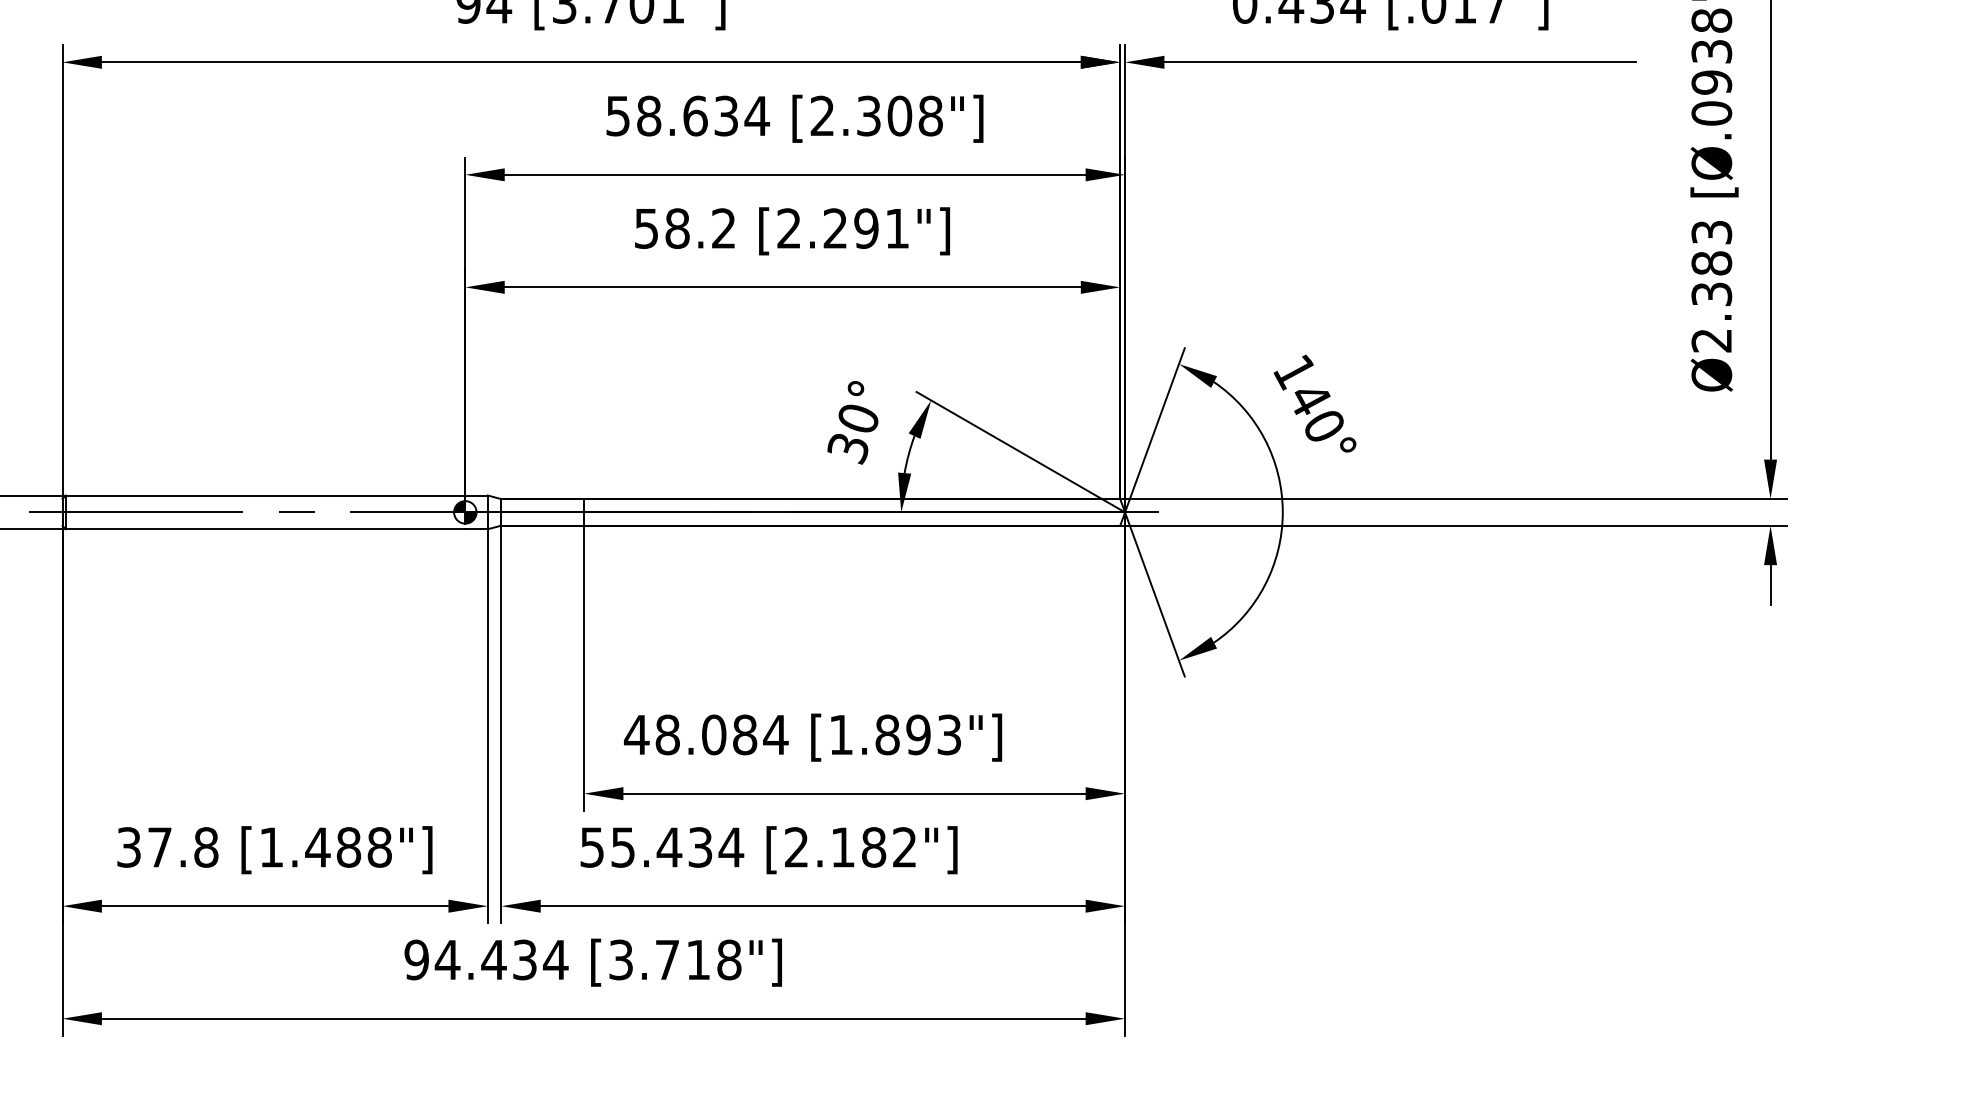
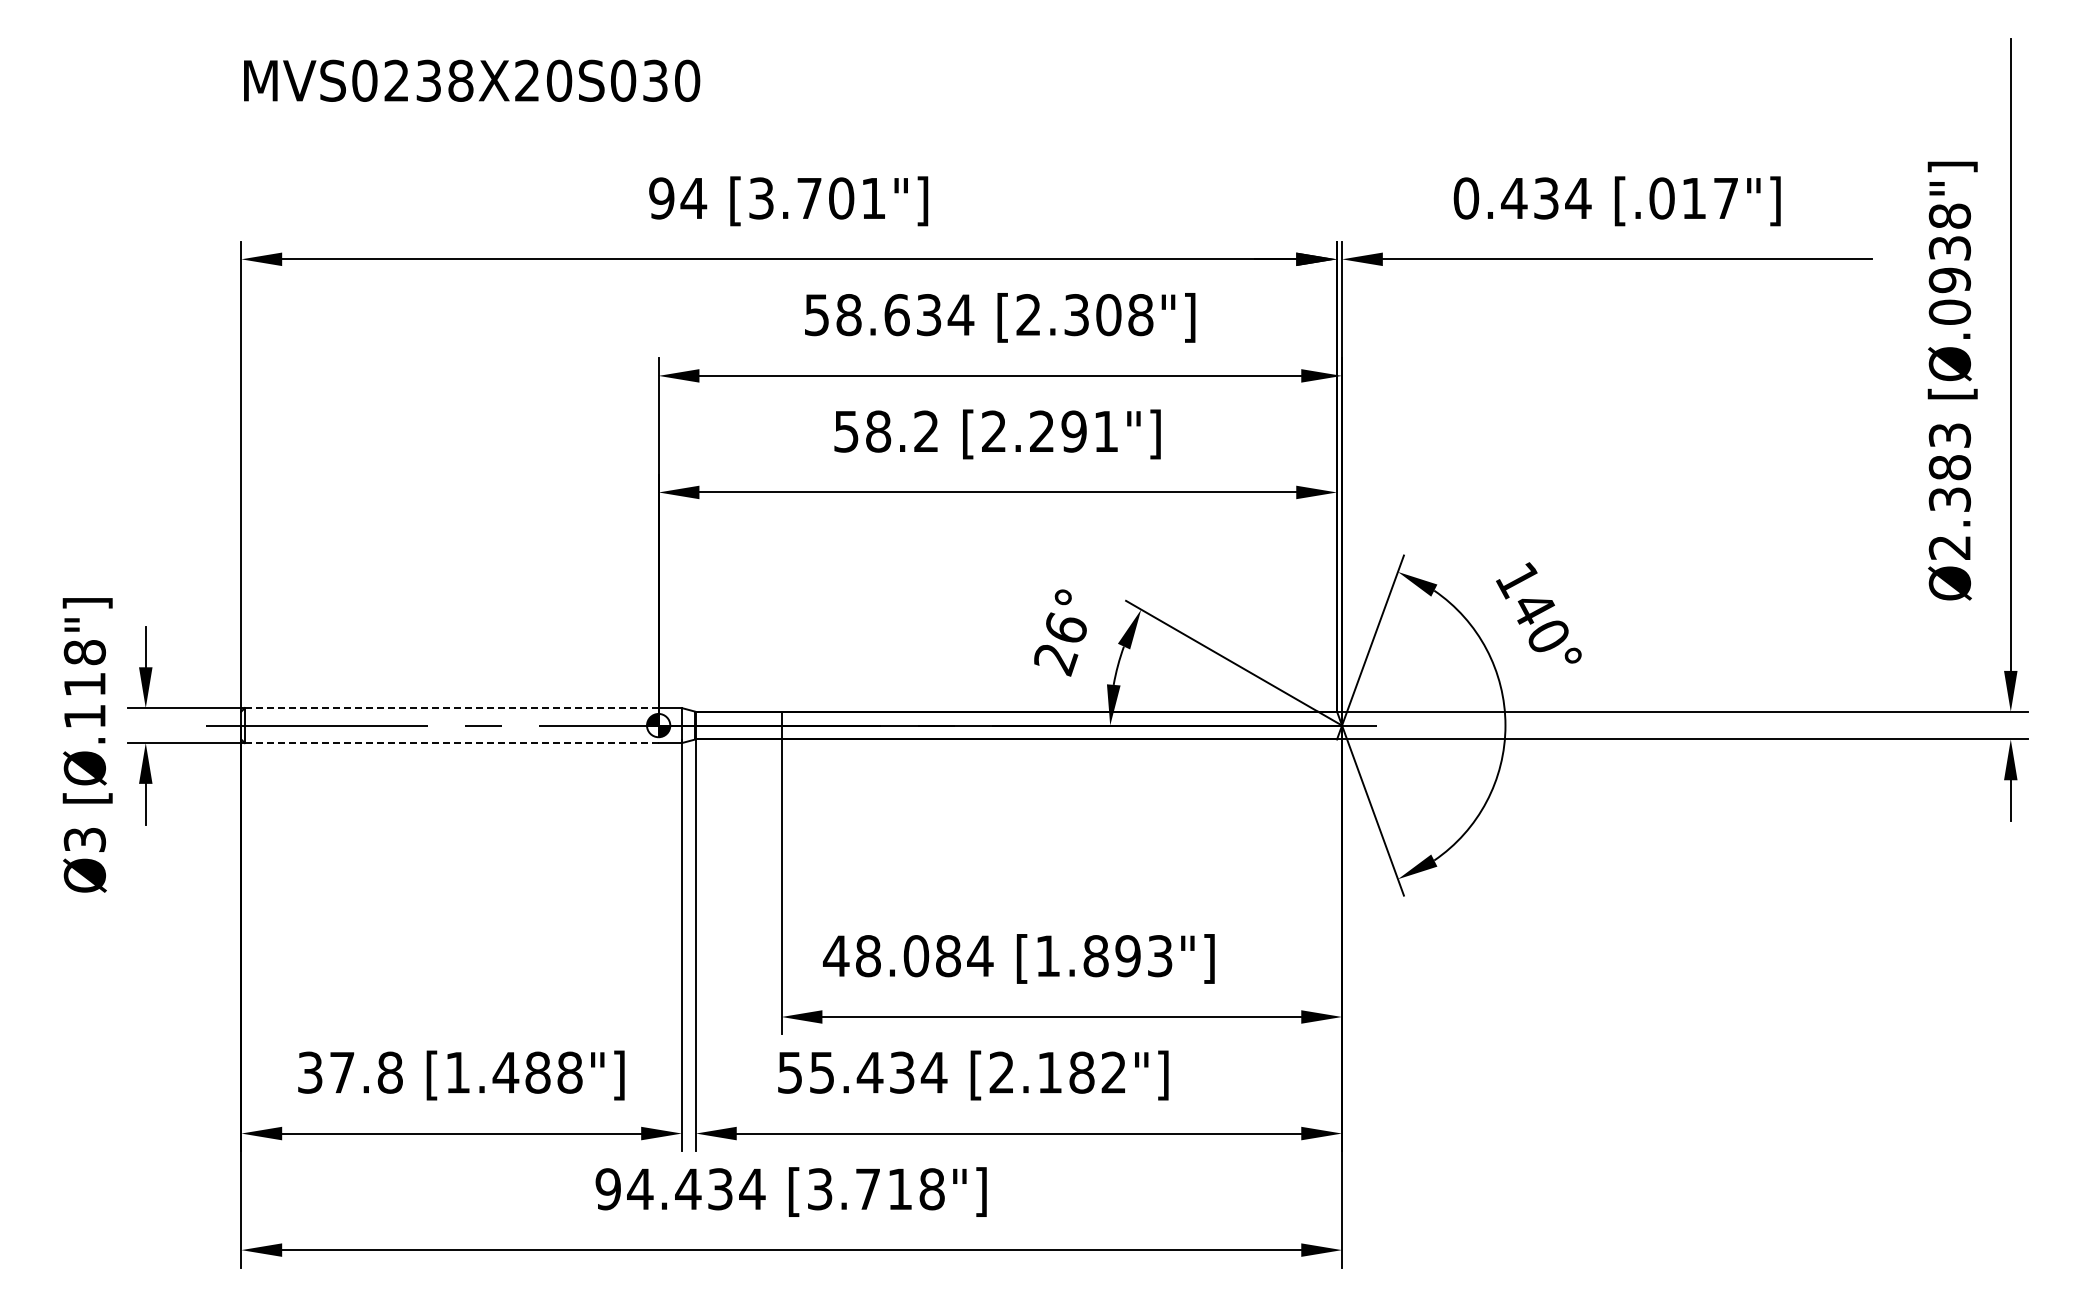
text: (852, 434) -> (1059, 644), 30° -> 26°
line: (265, 495) -> (451, 708), solid -> dashed
line: (265, 529) -> (451, 743), solid -> dashed

